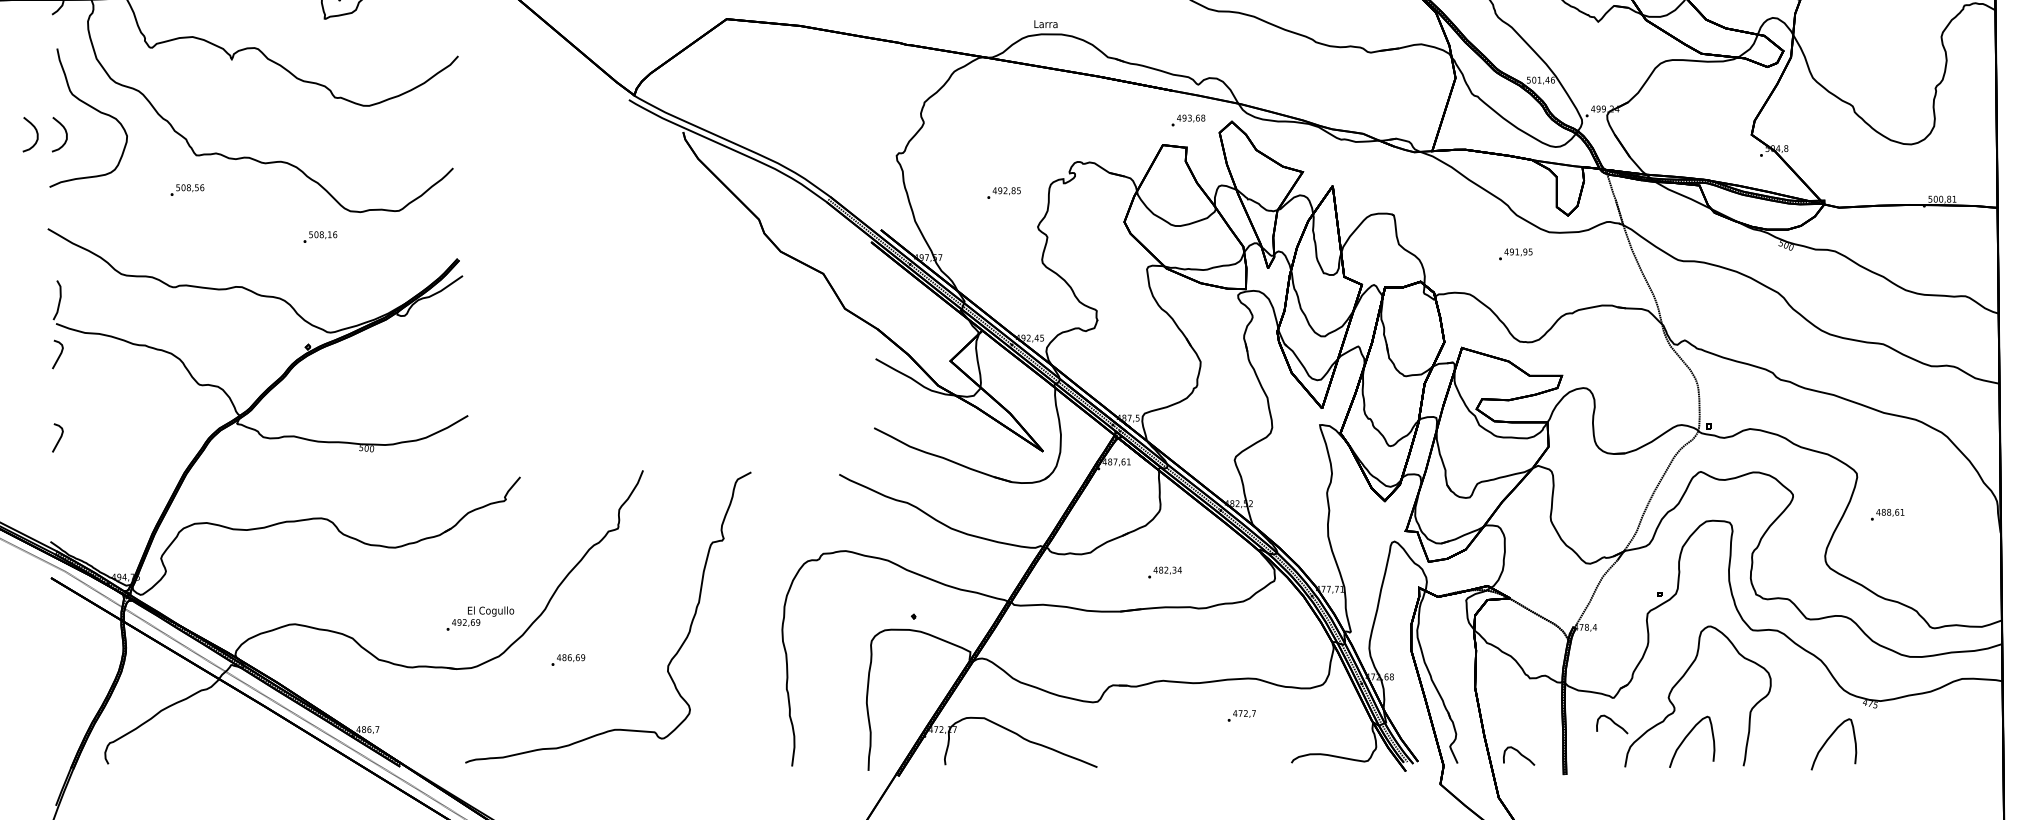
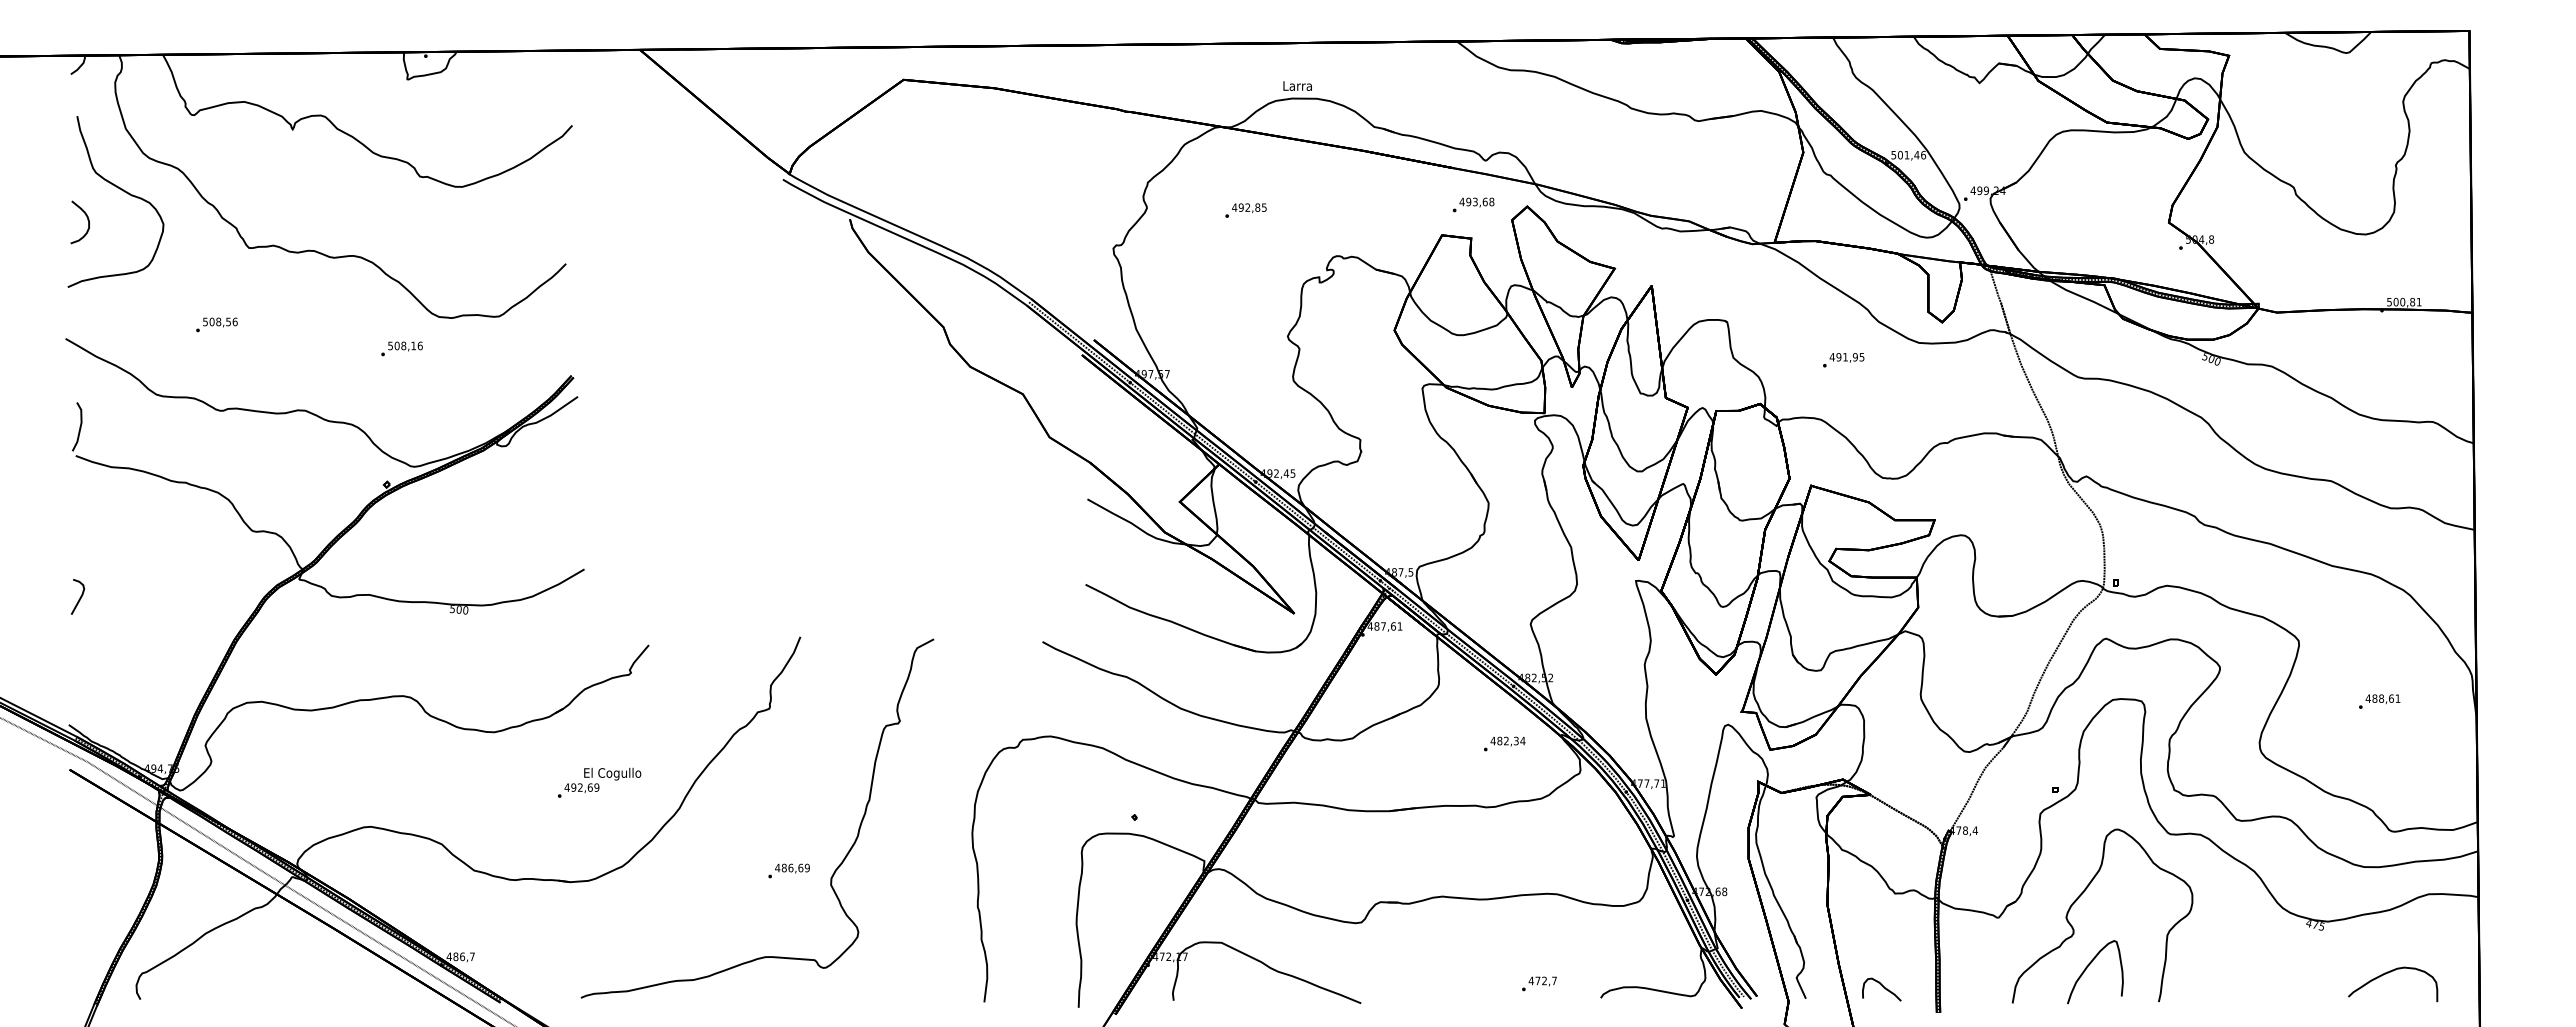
curve: (36, 133) -> (51, 220), removed
text: (187, 189) -> (216, 324), moved
text: (1003, 193) -> (1245, 210), moved
text: (1515, 254) -> (1843, 360), moved
curve: (59, 355) -> (79, 494), removed
text: (1887, 514) -> (2379, 701), moved
text: (1164, 572) -> (1504, 743), moved
text: (480, 618) -> (599, 782), moved
text: (567, 659) -> (788, 870), moved
text: (1241, 715) -> (1539, 983), moved
curve: (1612, 722) -> (1997, 948), removed
curve: (1827, 741) -> (2262, 971), removed
curve: (1929, 743) -> (2388, 973), added

